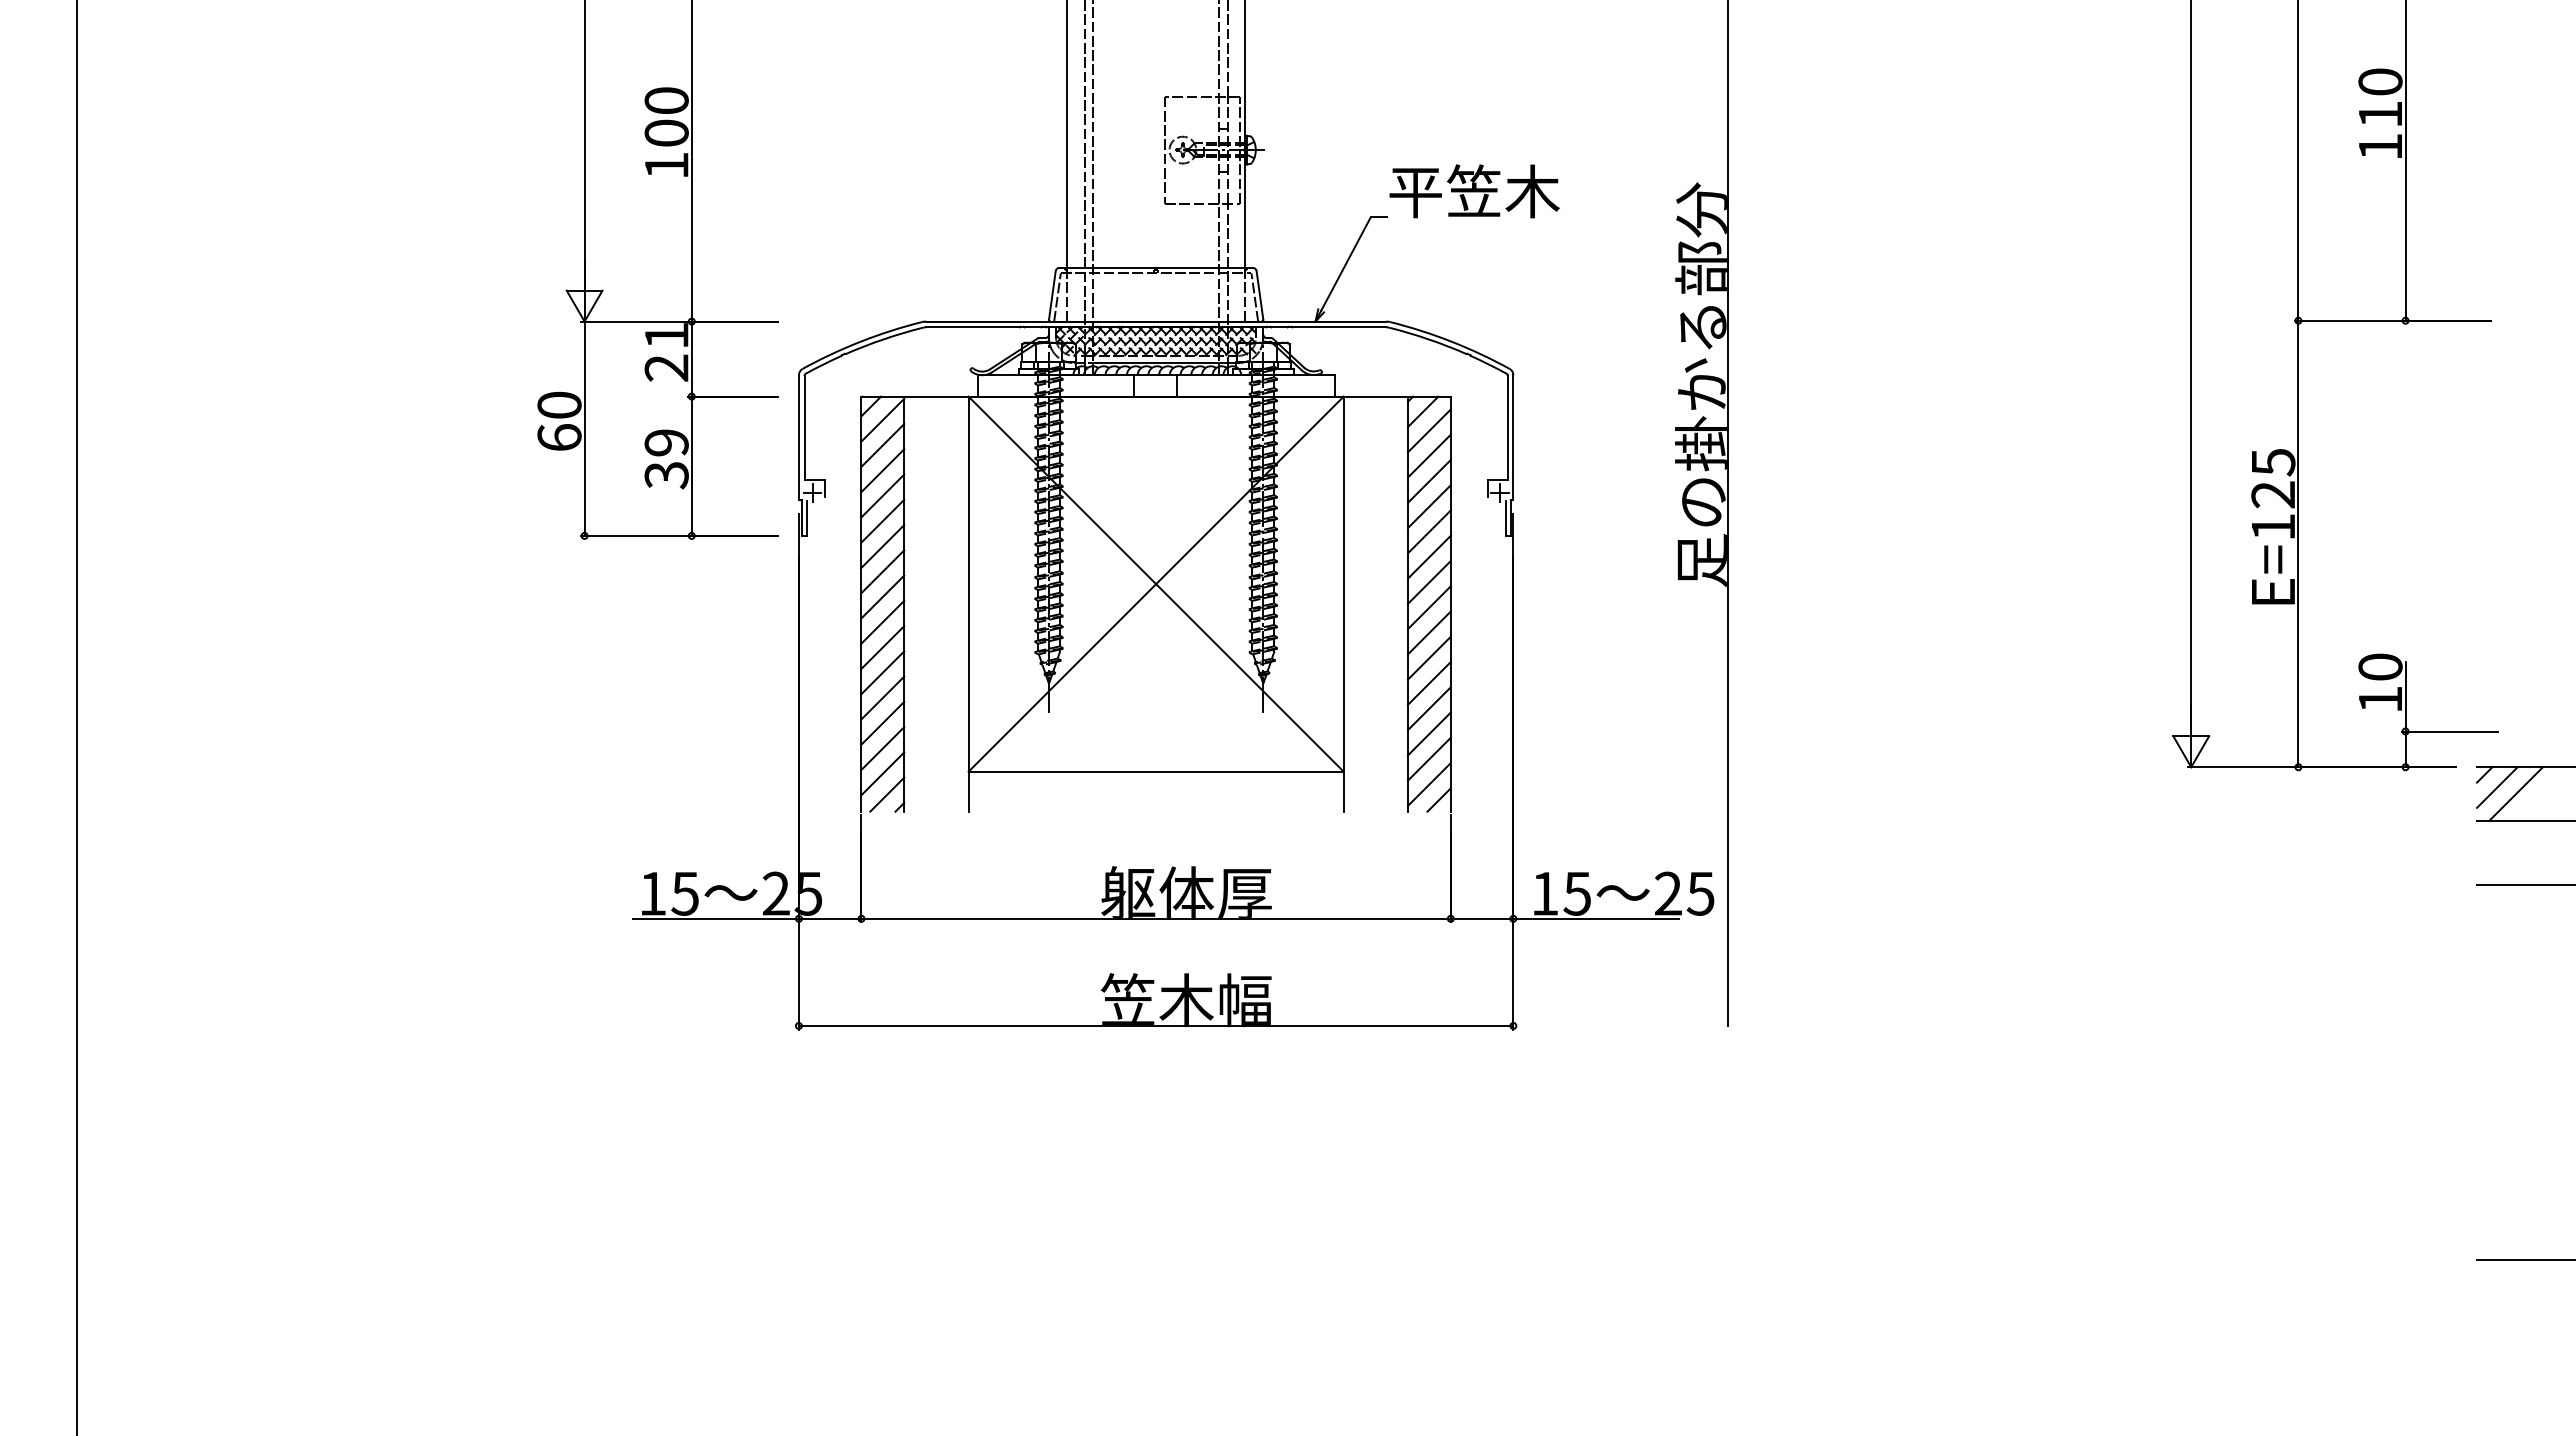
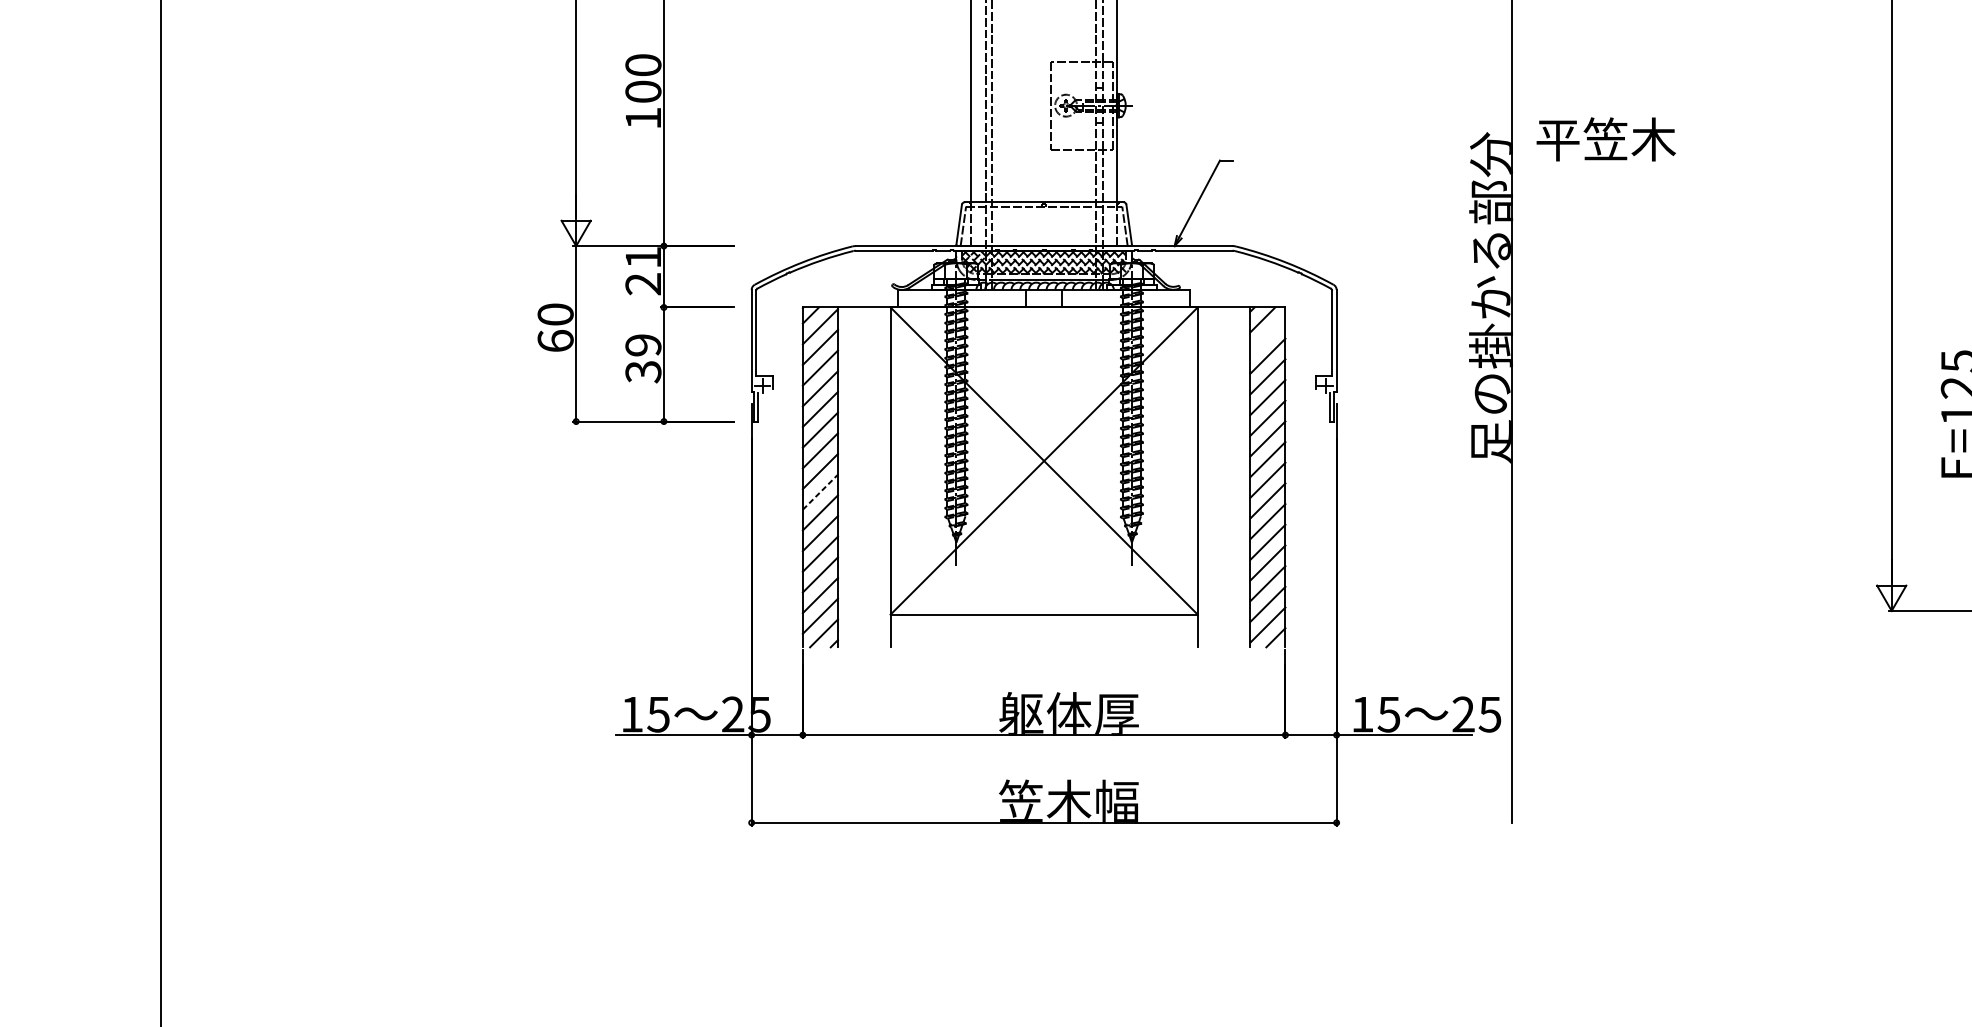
text: (1474, 191) -> (1606, 139), moved
line: (1428, 430) -> (1267, 335), removed
line: (883, 621) -> (820, 491), solid -> dashed

